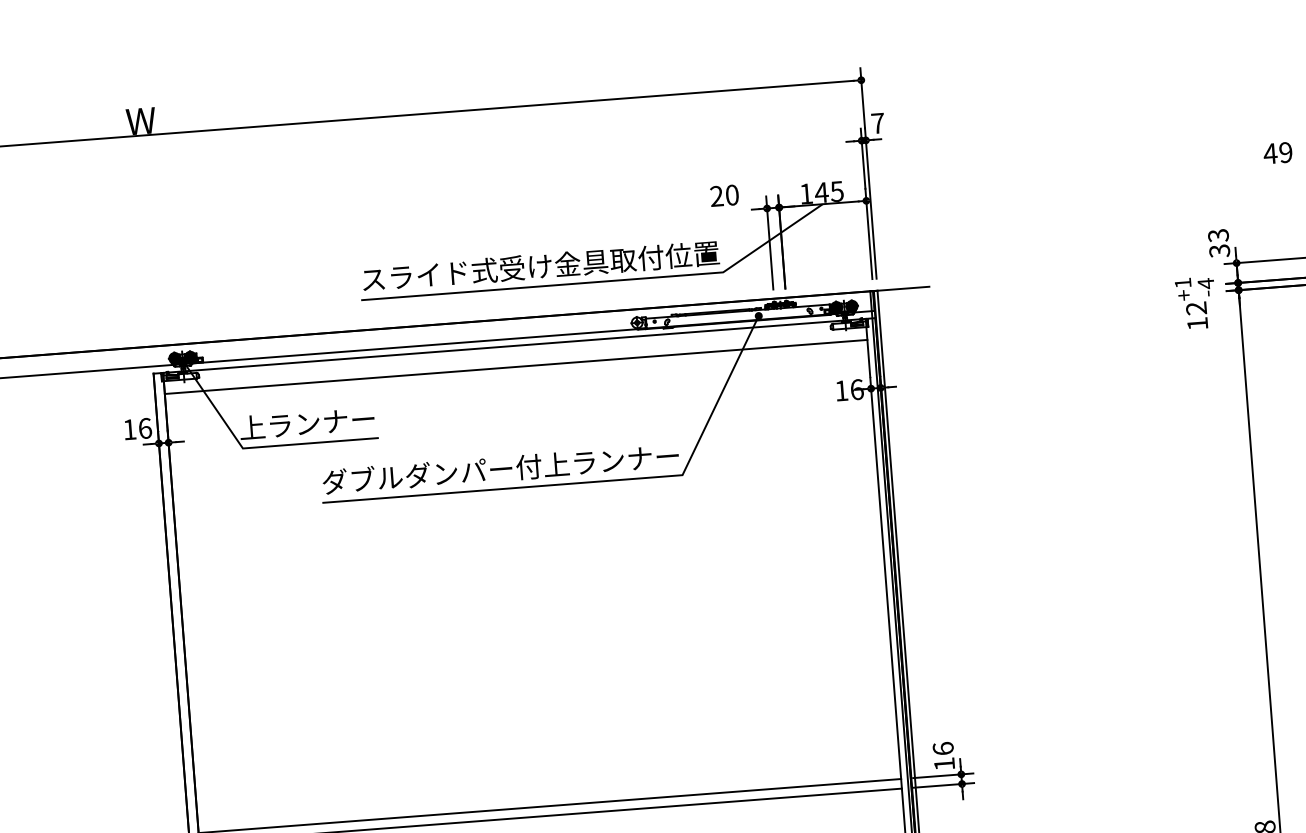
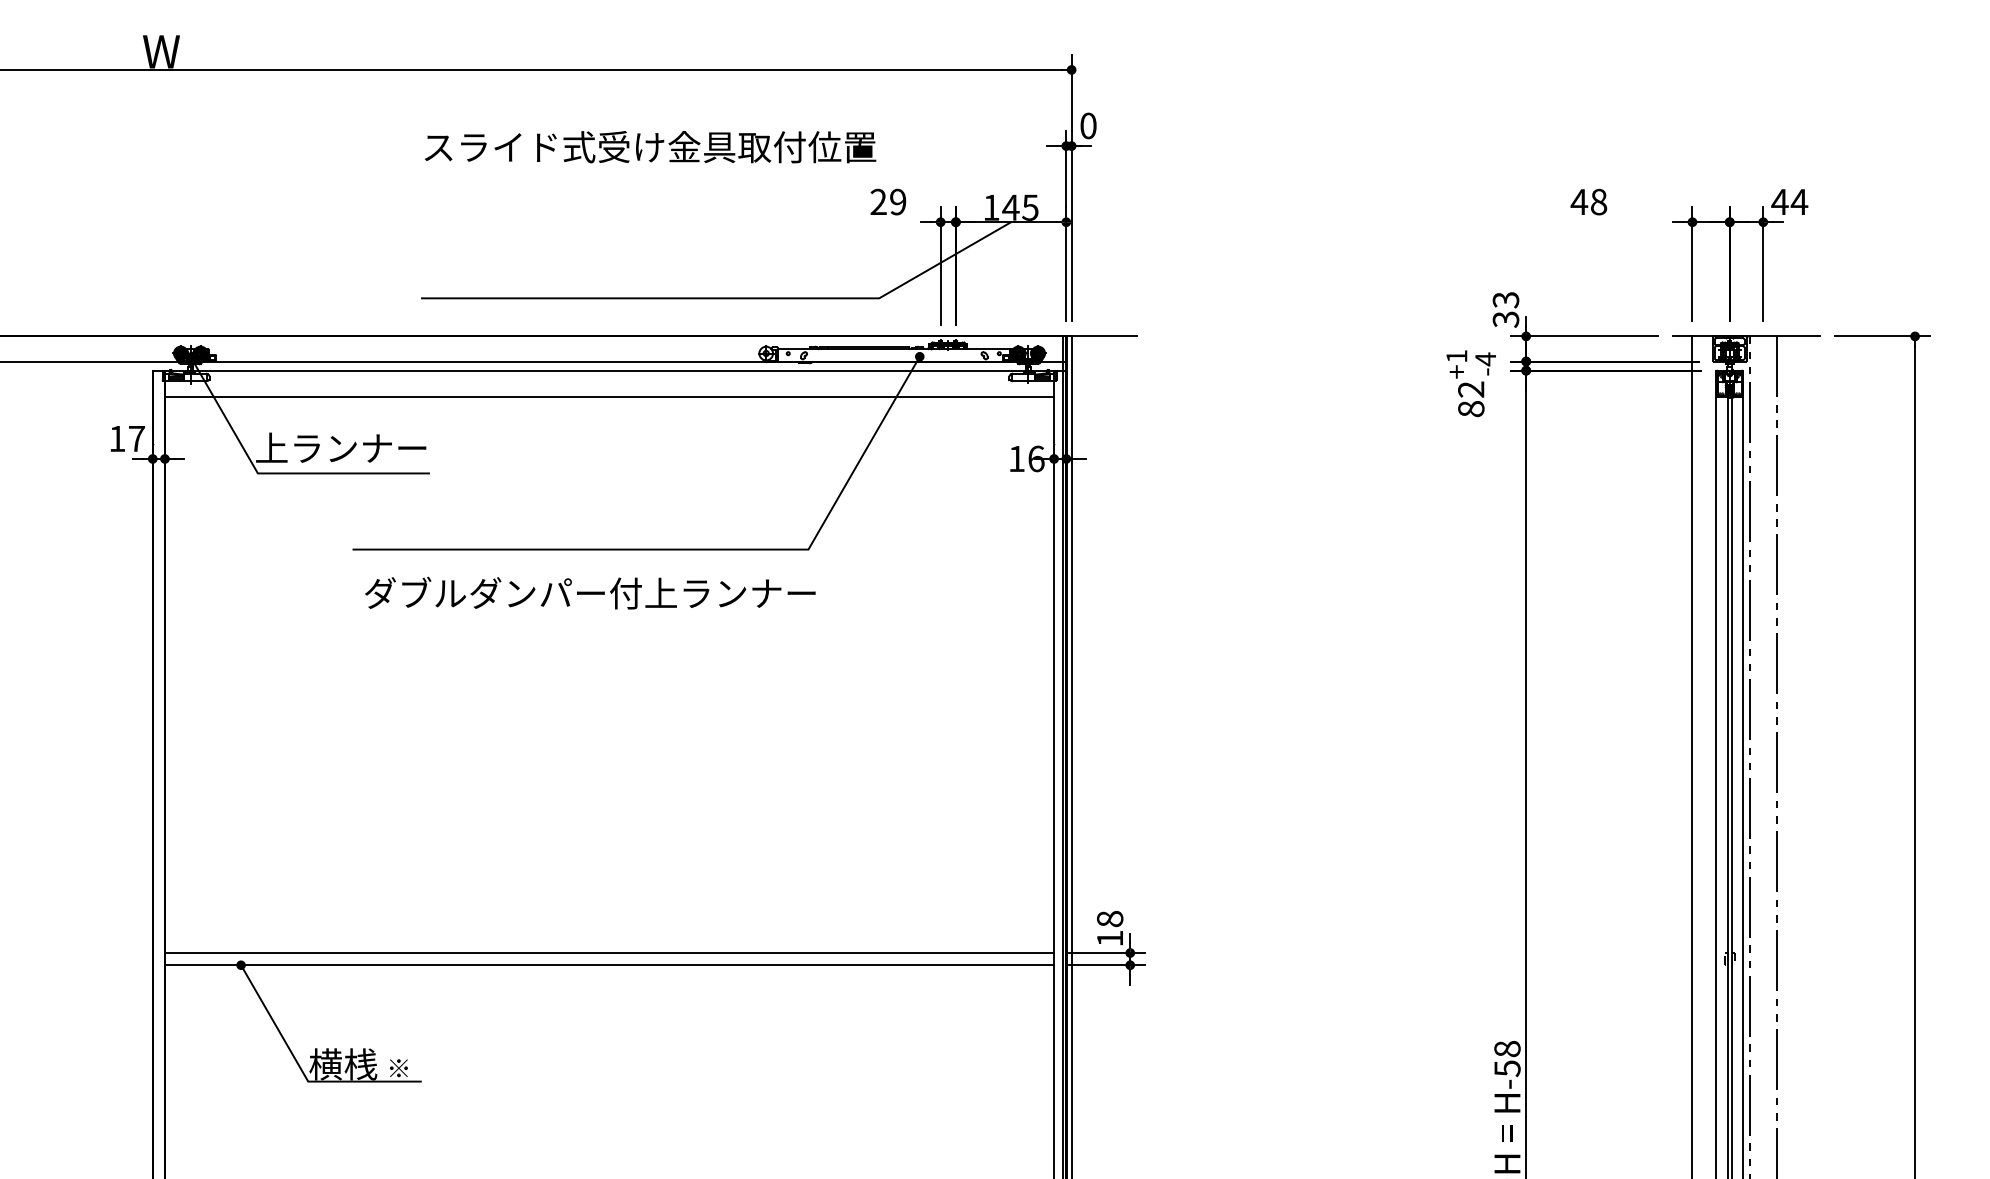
text: (878, 123) -> (1088, 125), 7 -> 0
text: (1285, 152) -> (1598, 201), 49 -> 48
text: (732, 194) -> (898, 201), 20 -> 29
text: (540, 266) -> (650, 147), moved
text: (1197, 324) -> (1471, 409), 12 -> 82
text: (145, 428) -> (137, 438), 16 -> 17
text: (500, 468) -> (590, 592), moved
text: (942, 748) -> (1109, 918), 16 -> 18

